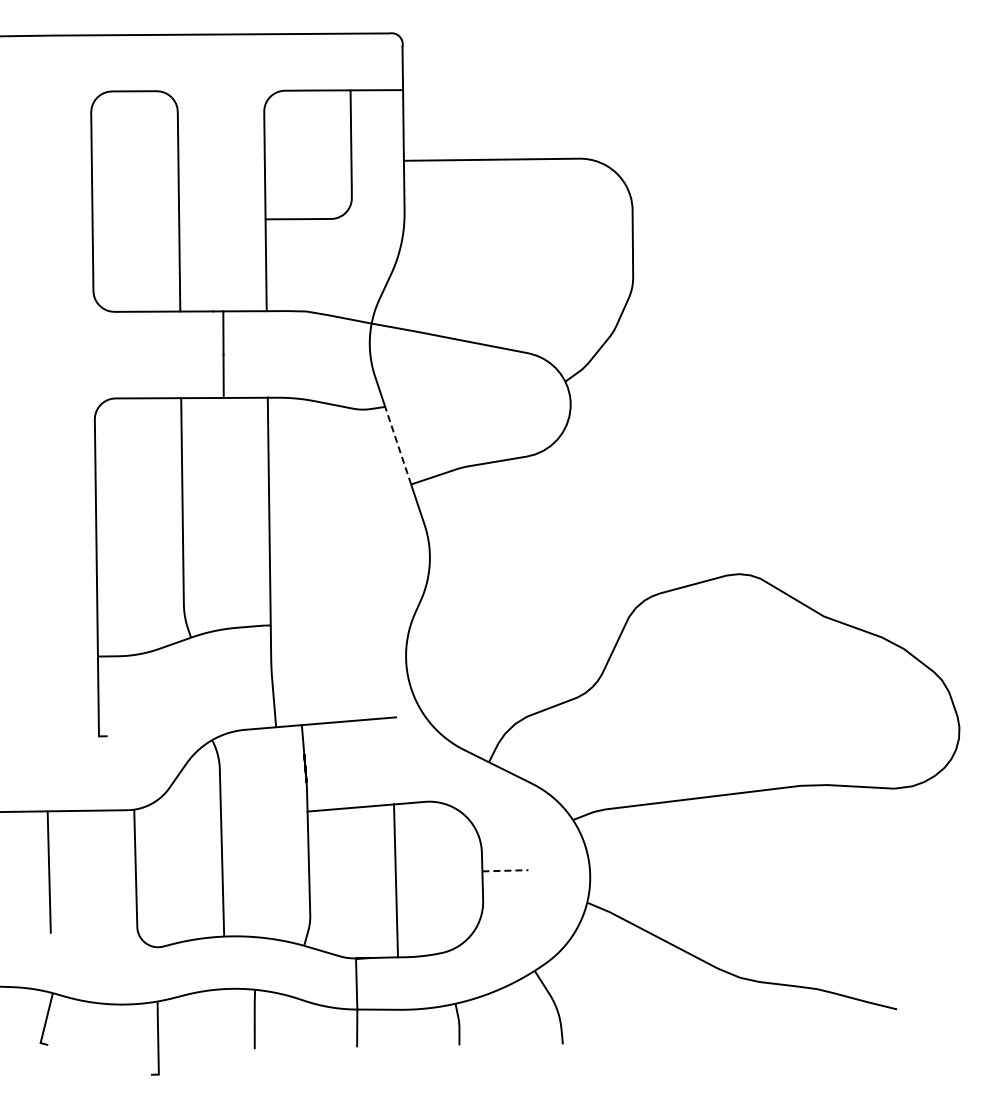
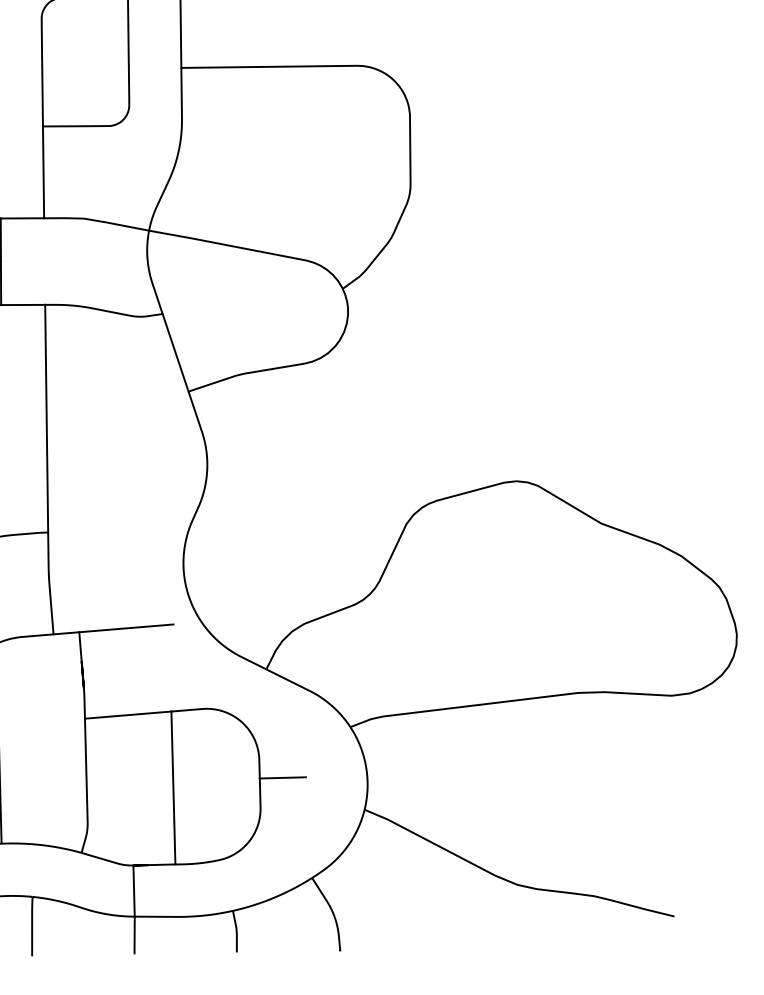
line: (398, 445) -> (175, 352), dashed -> solid
line: (505, 870) -> (282, 777), dashed -> solid

